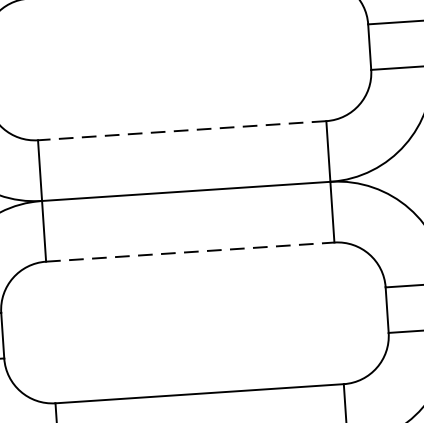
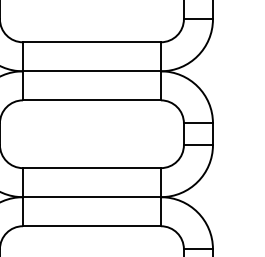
line: (181, 131) -> (91, 42), dashed -> solid
line: (189, 252) -> (91, 100), dashed -> solid

